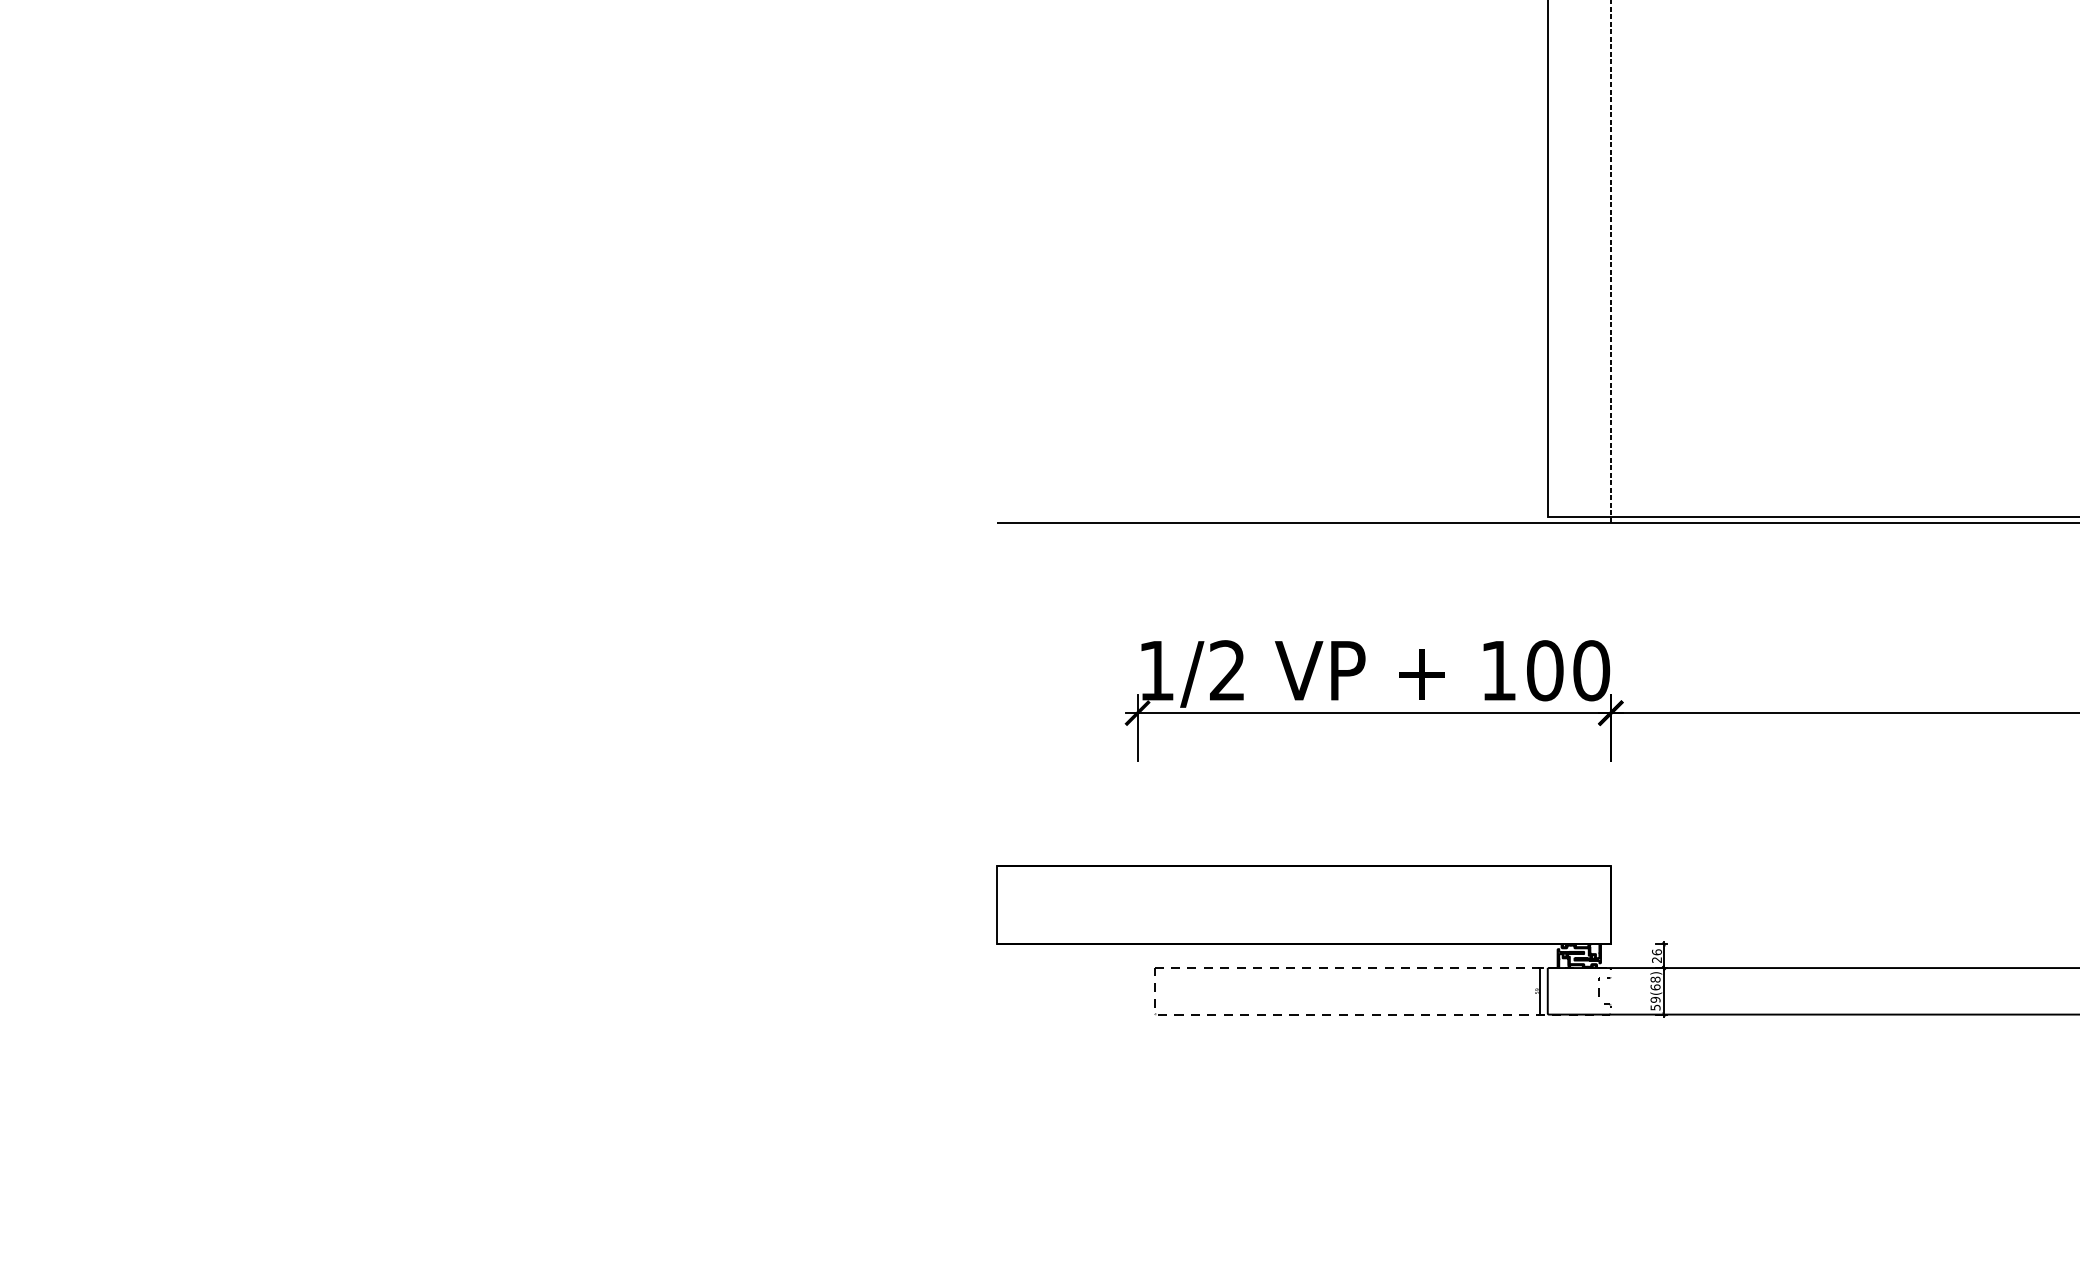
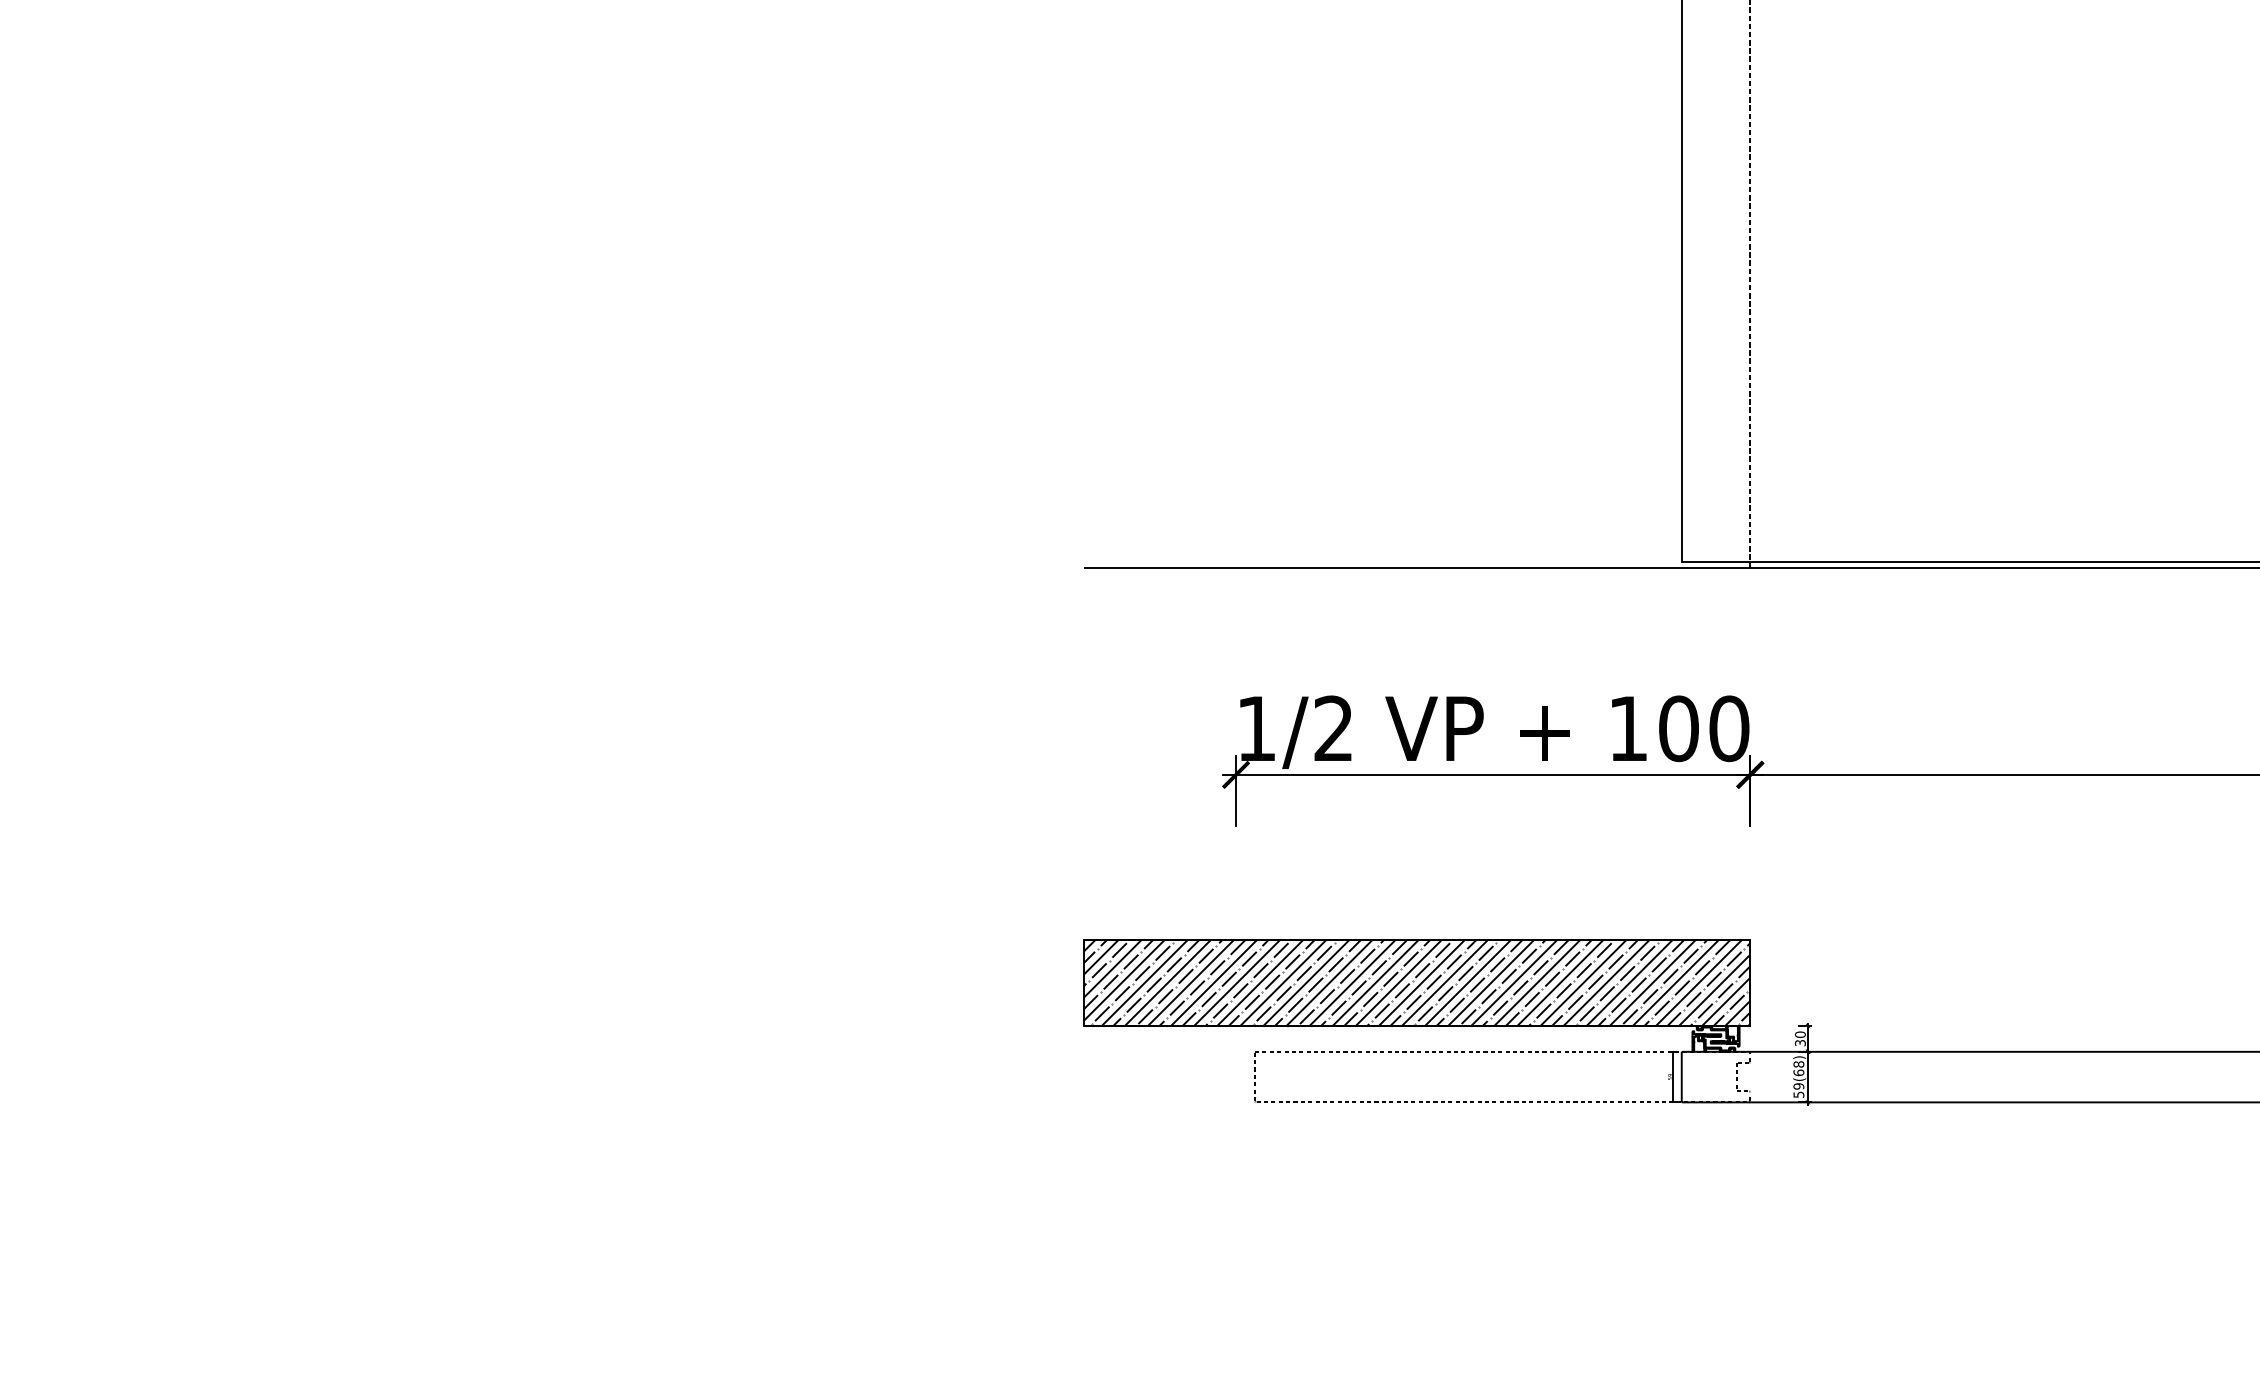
hatch: (1303, 905) -> (1416, 983), added
text: (1657, 955) -> (1800, 1038), 26 -> 30

